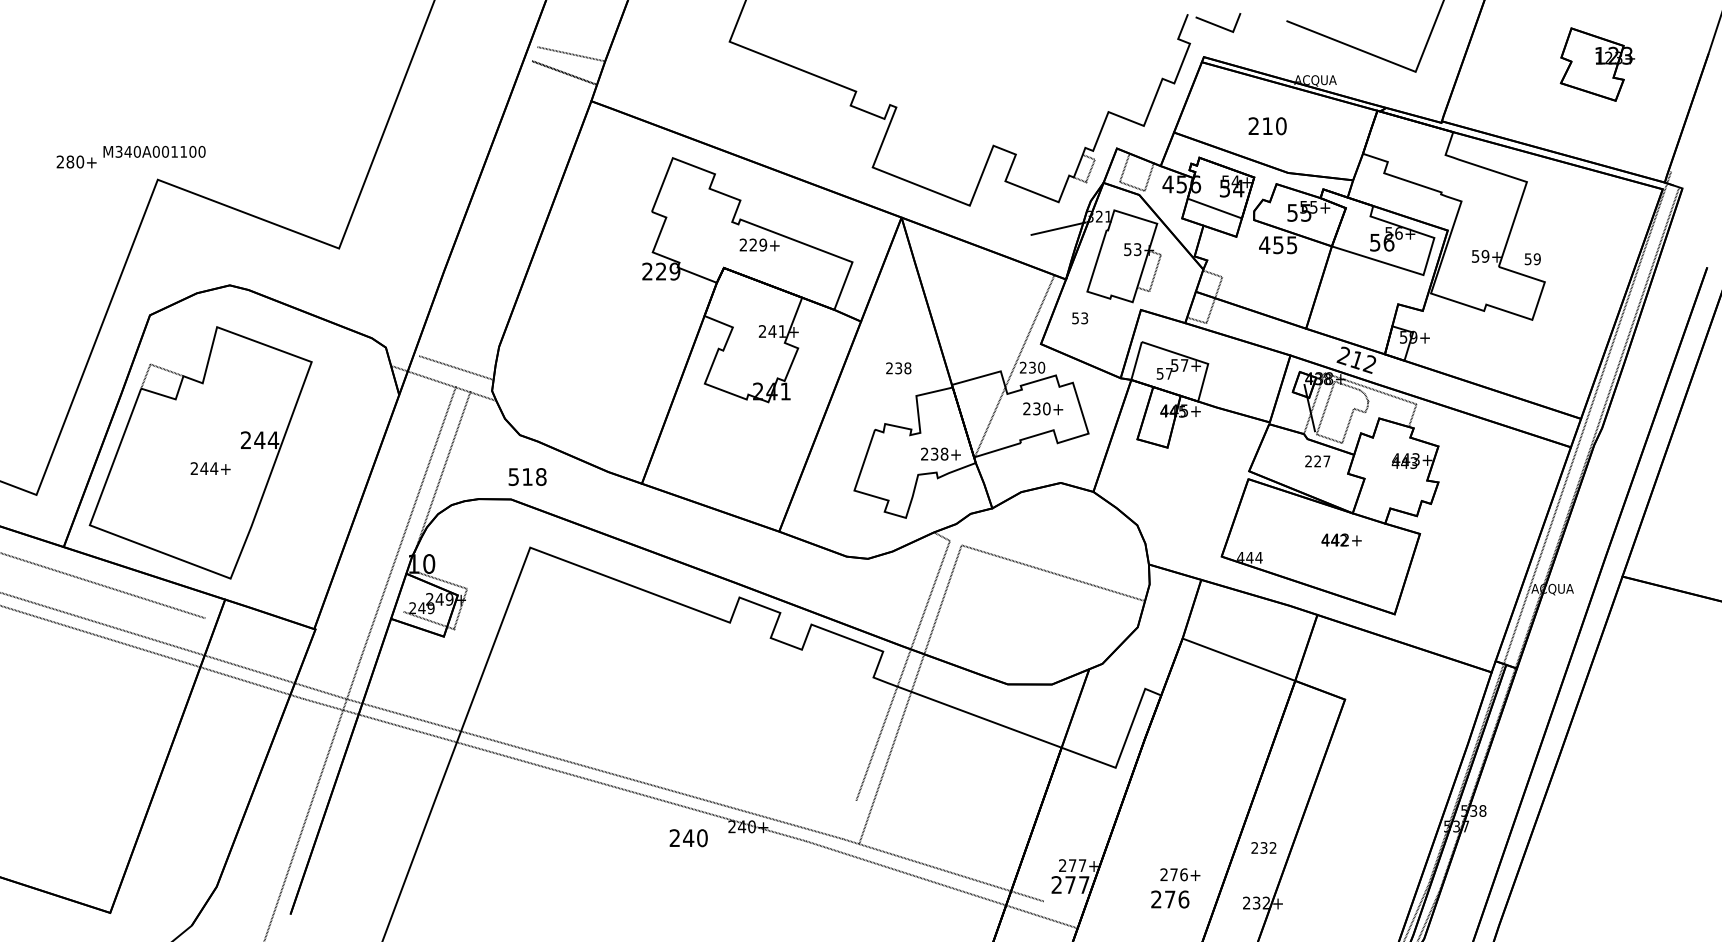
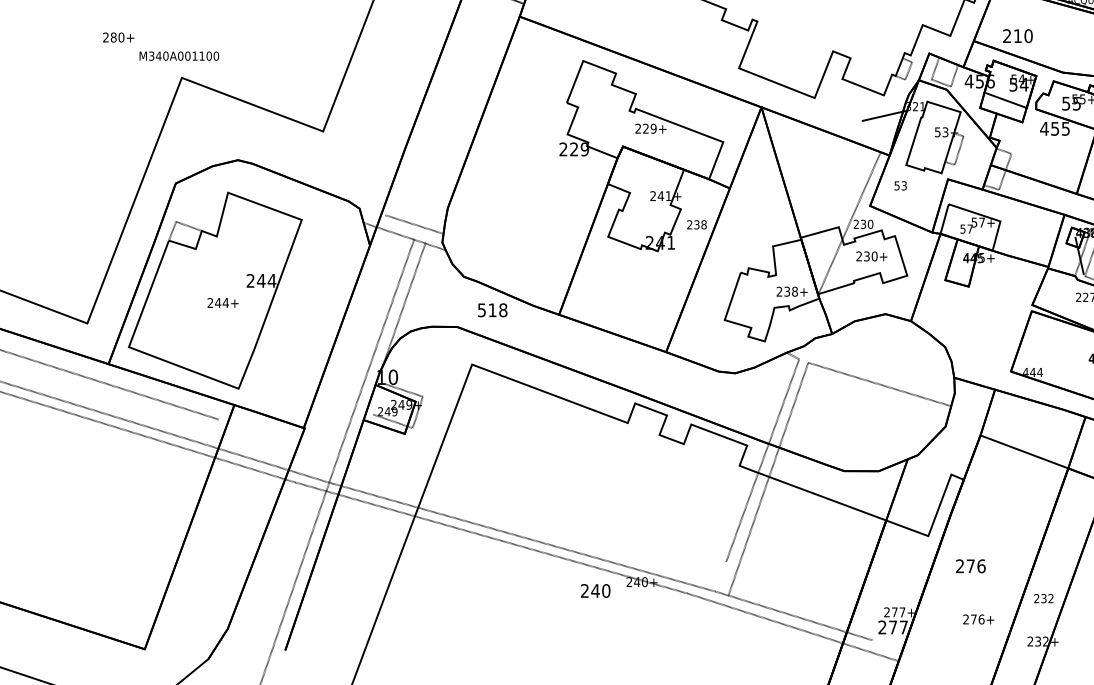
text: (1267, 126) -> (1017, 36), moved
text: (76, 161) -> (118, 37), moved
text: (898, 368) -> (696, 224), moved
text: (527, 476) -> (492, 309), moved
text: (1170, 899) -> (971, 566), moved

